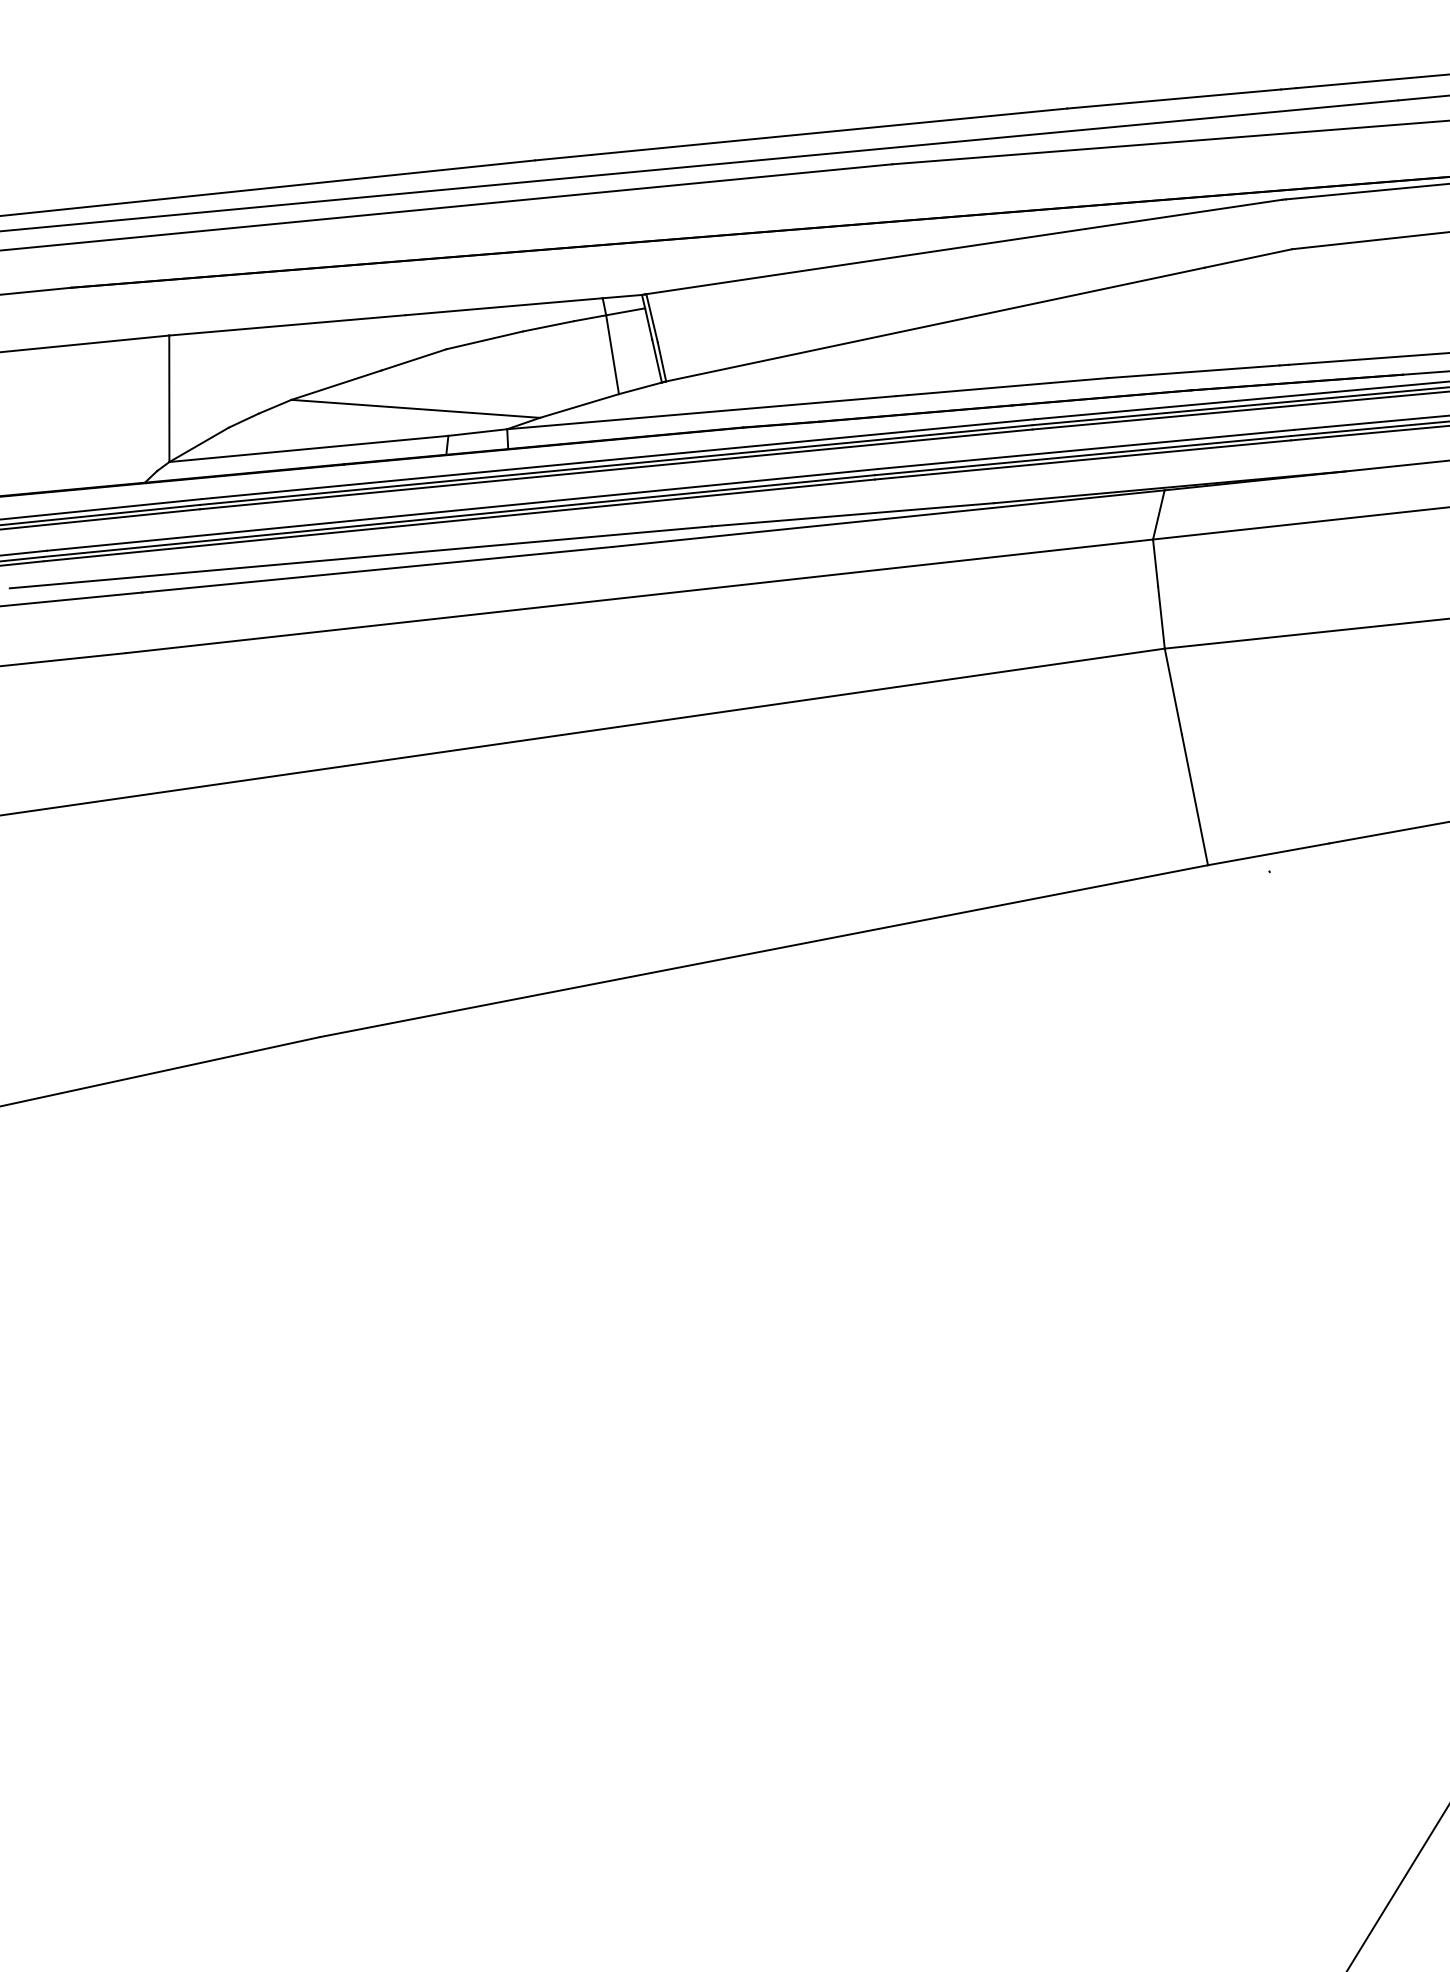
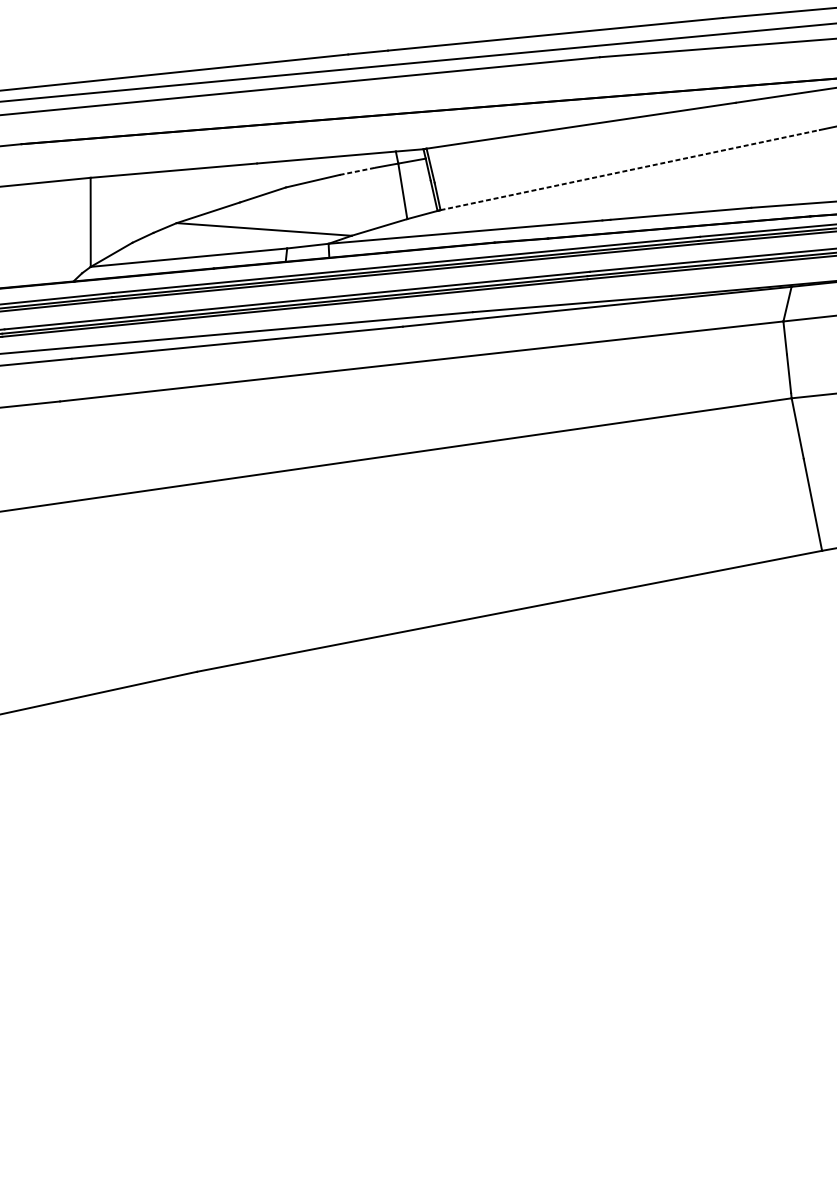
line: (935, 324) -> (630, 170), solid -> dashed
line: (548, 326) -> (357, 171), solid -> dashed

